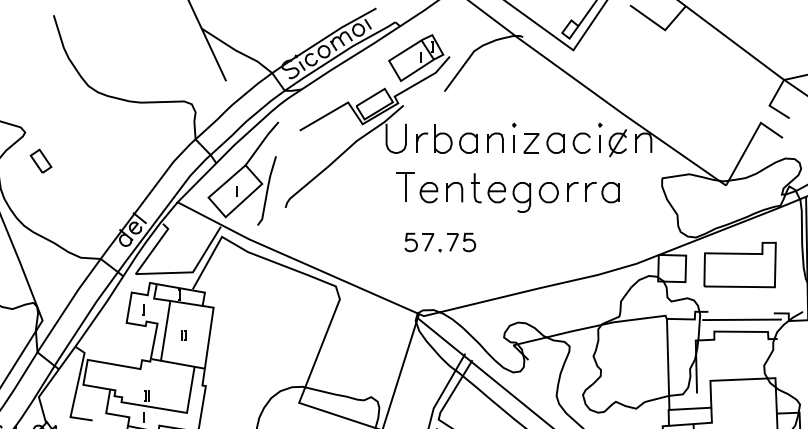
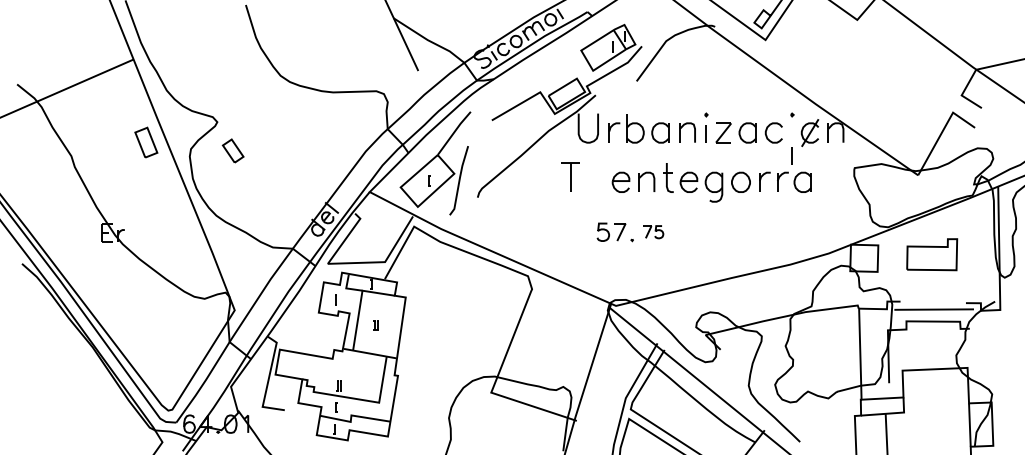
line: (599, 143) -> (791, 155), moved
part: (405, 186) -> (570, 176), moved
part: (461, 241) -> (653, 231), size x0.7
part: (739, 264) -> (931, 254), size x0.7

